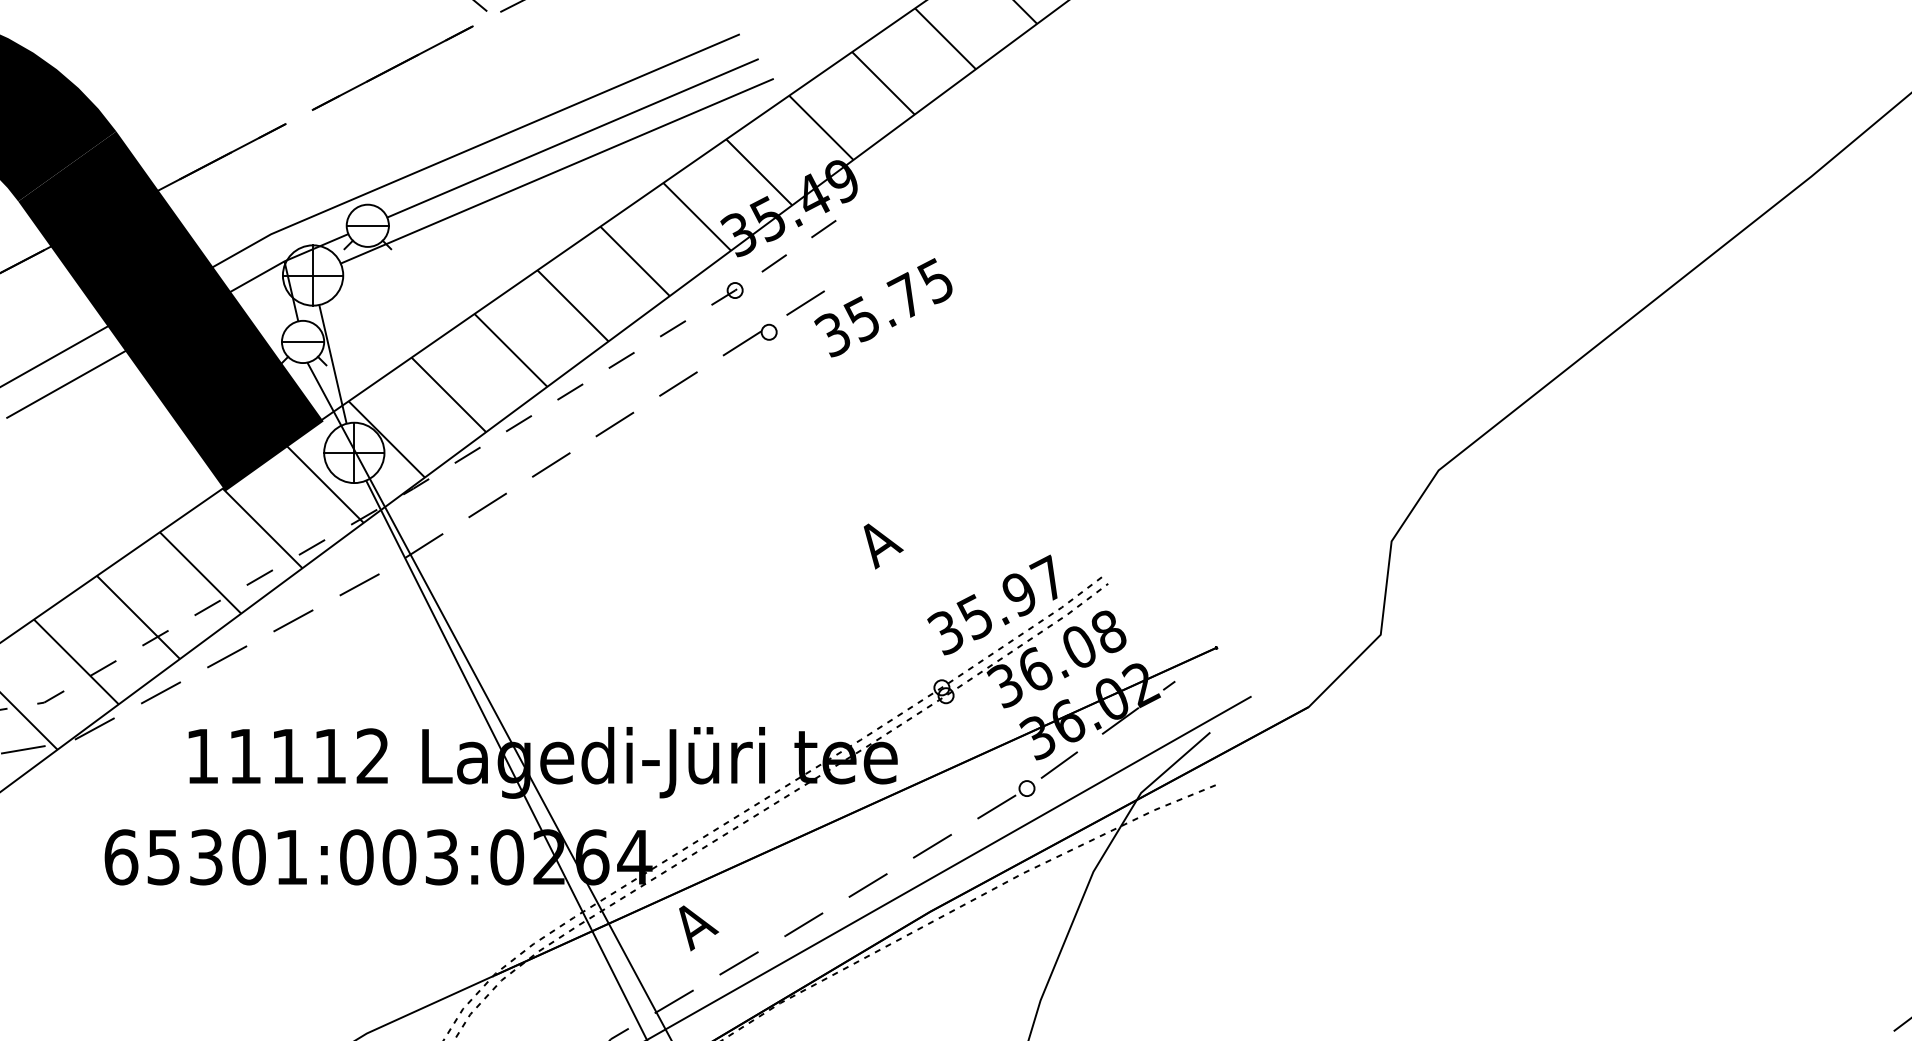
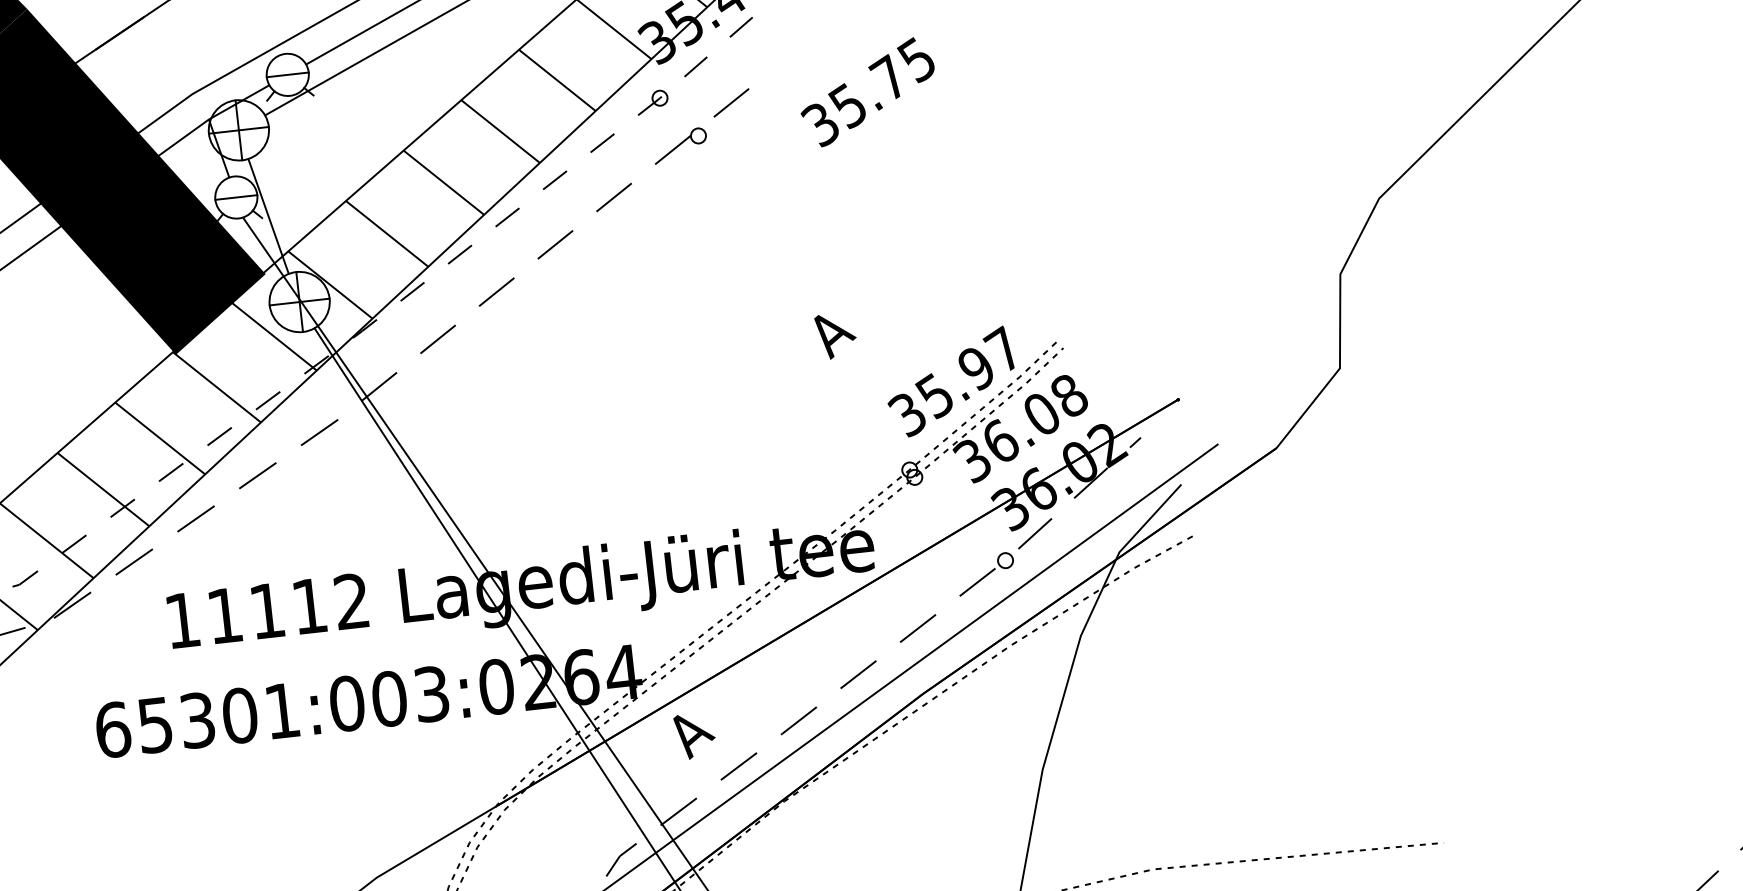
text: (883, 307) -> (867, 91), moved

